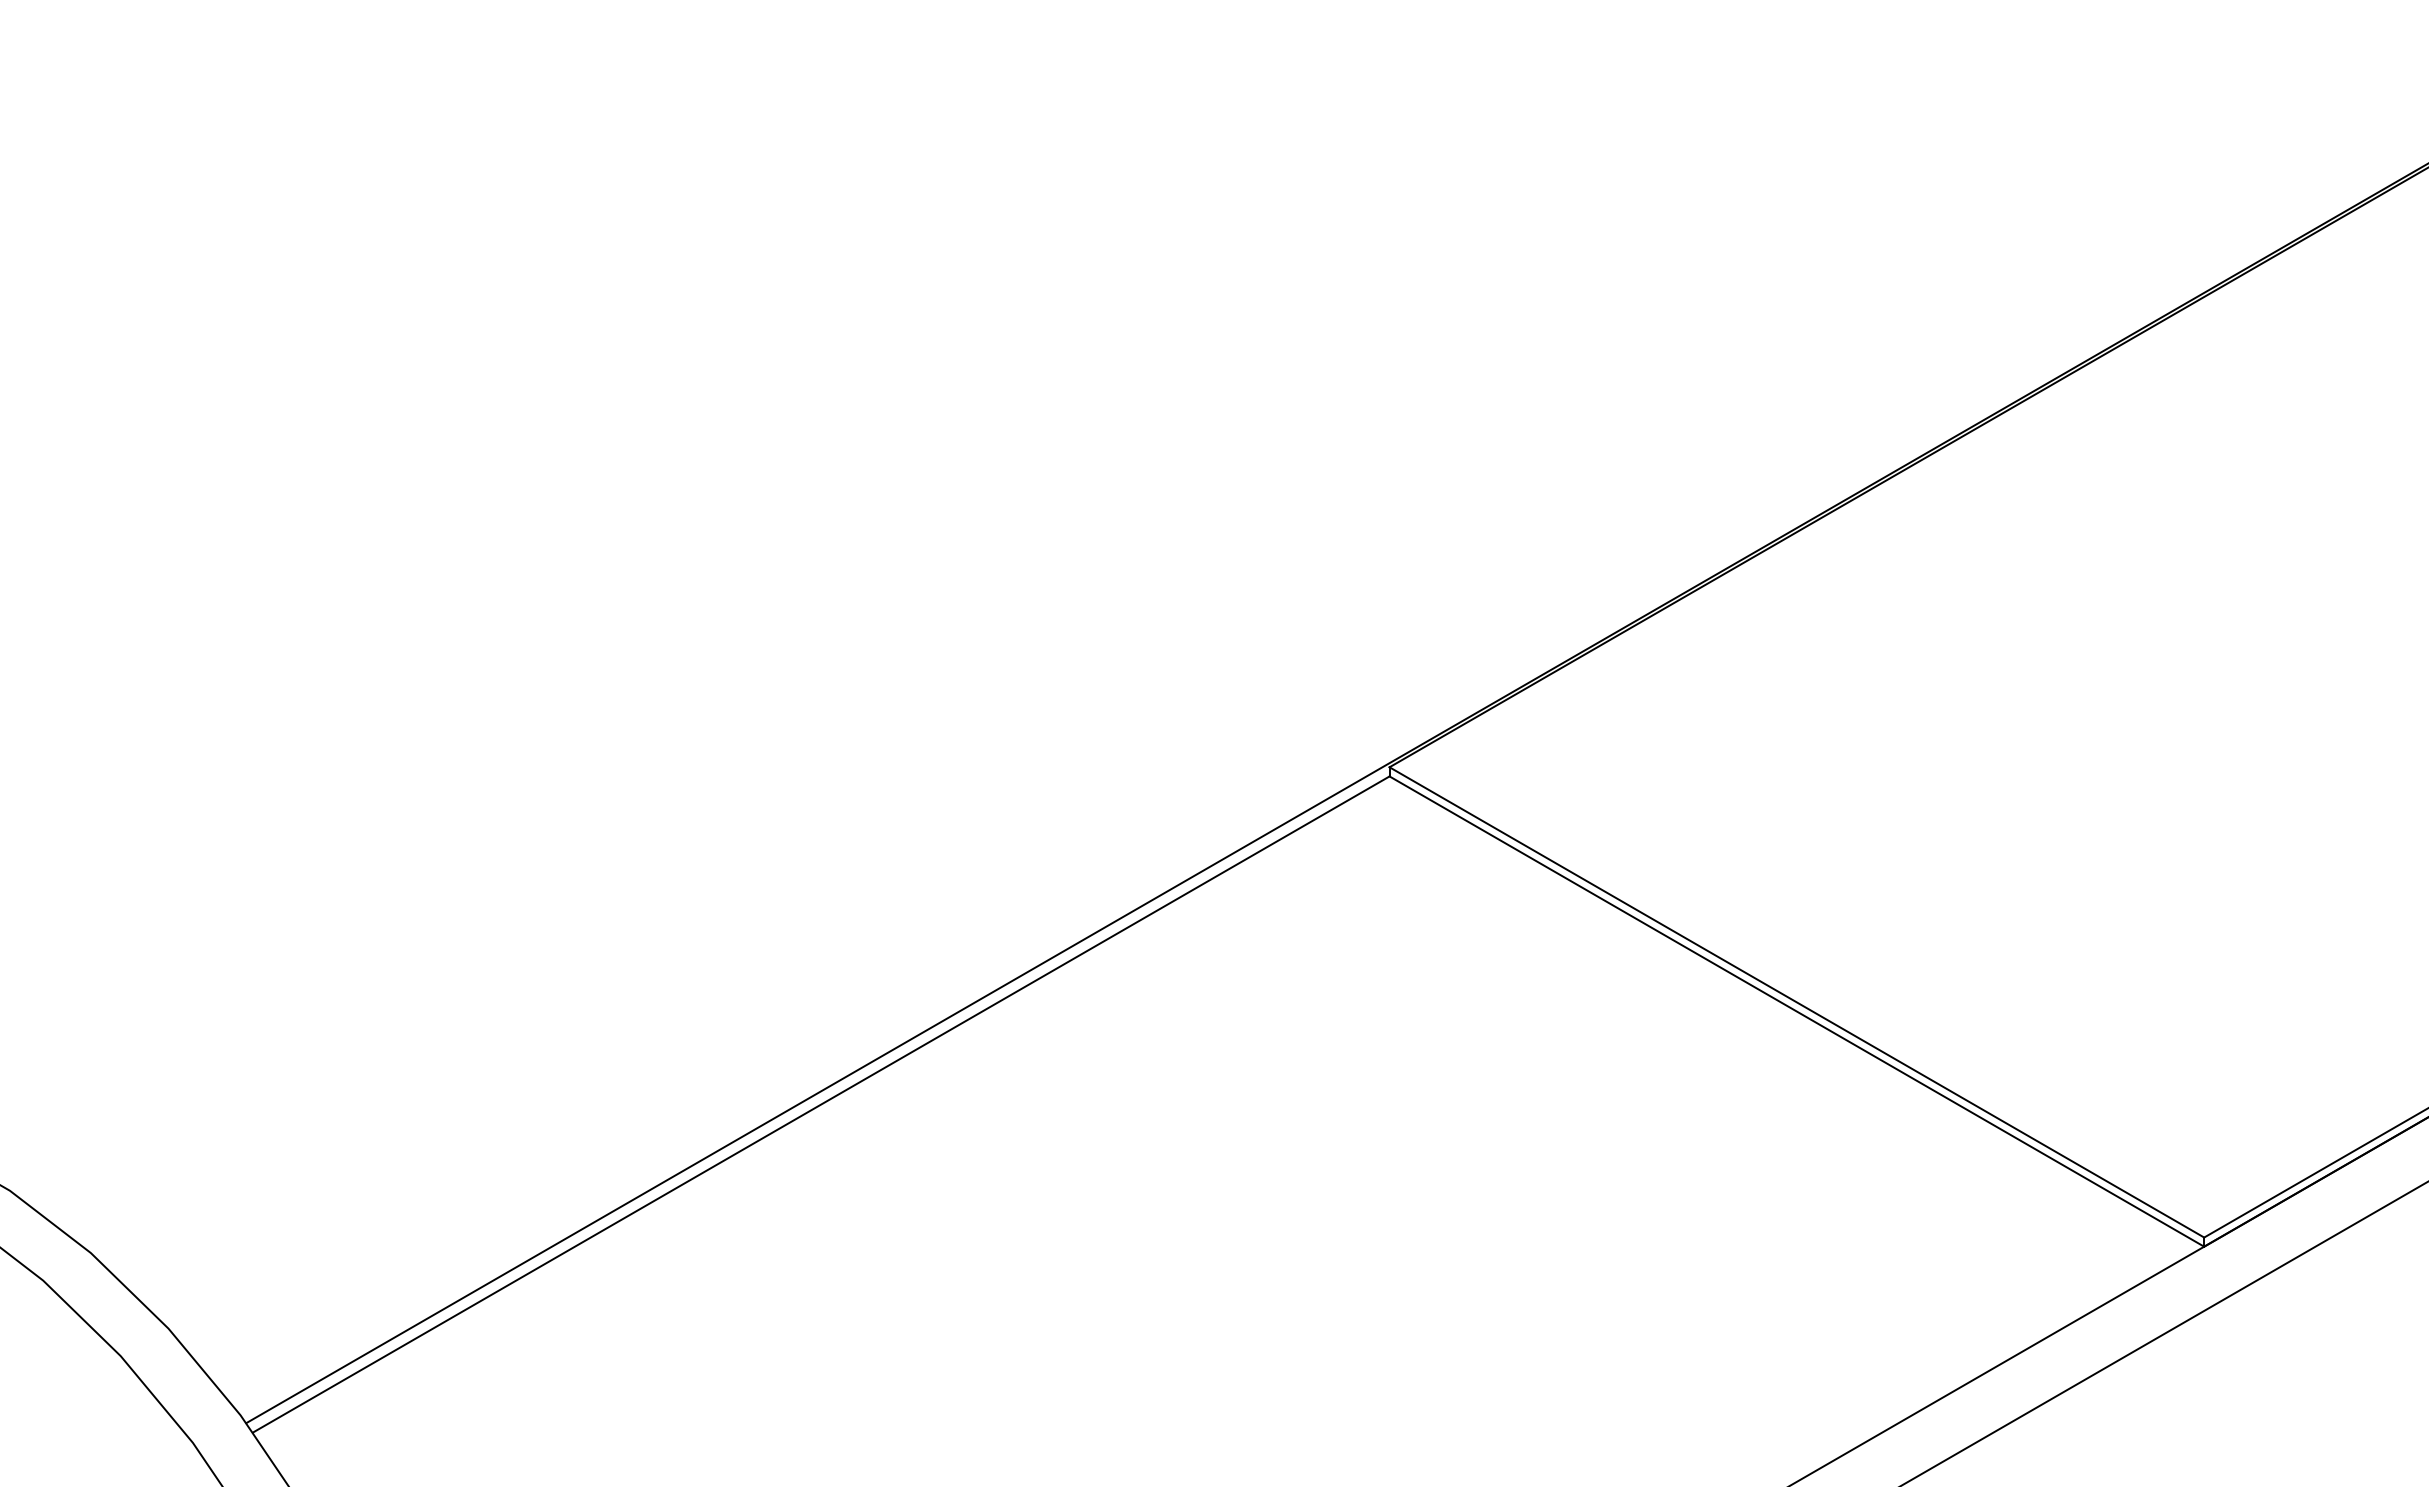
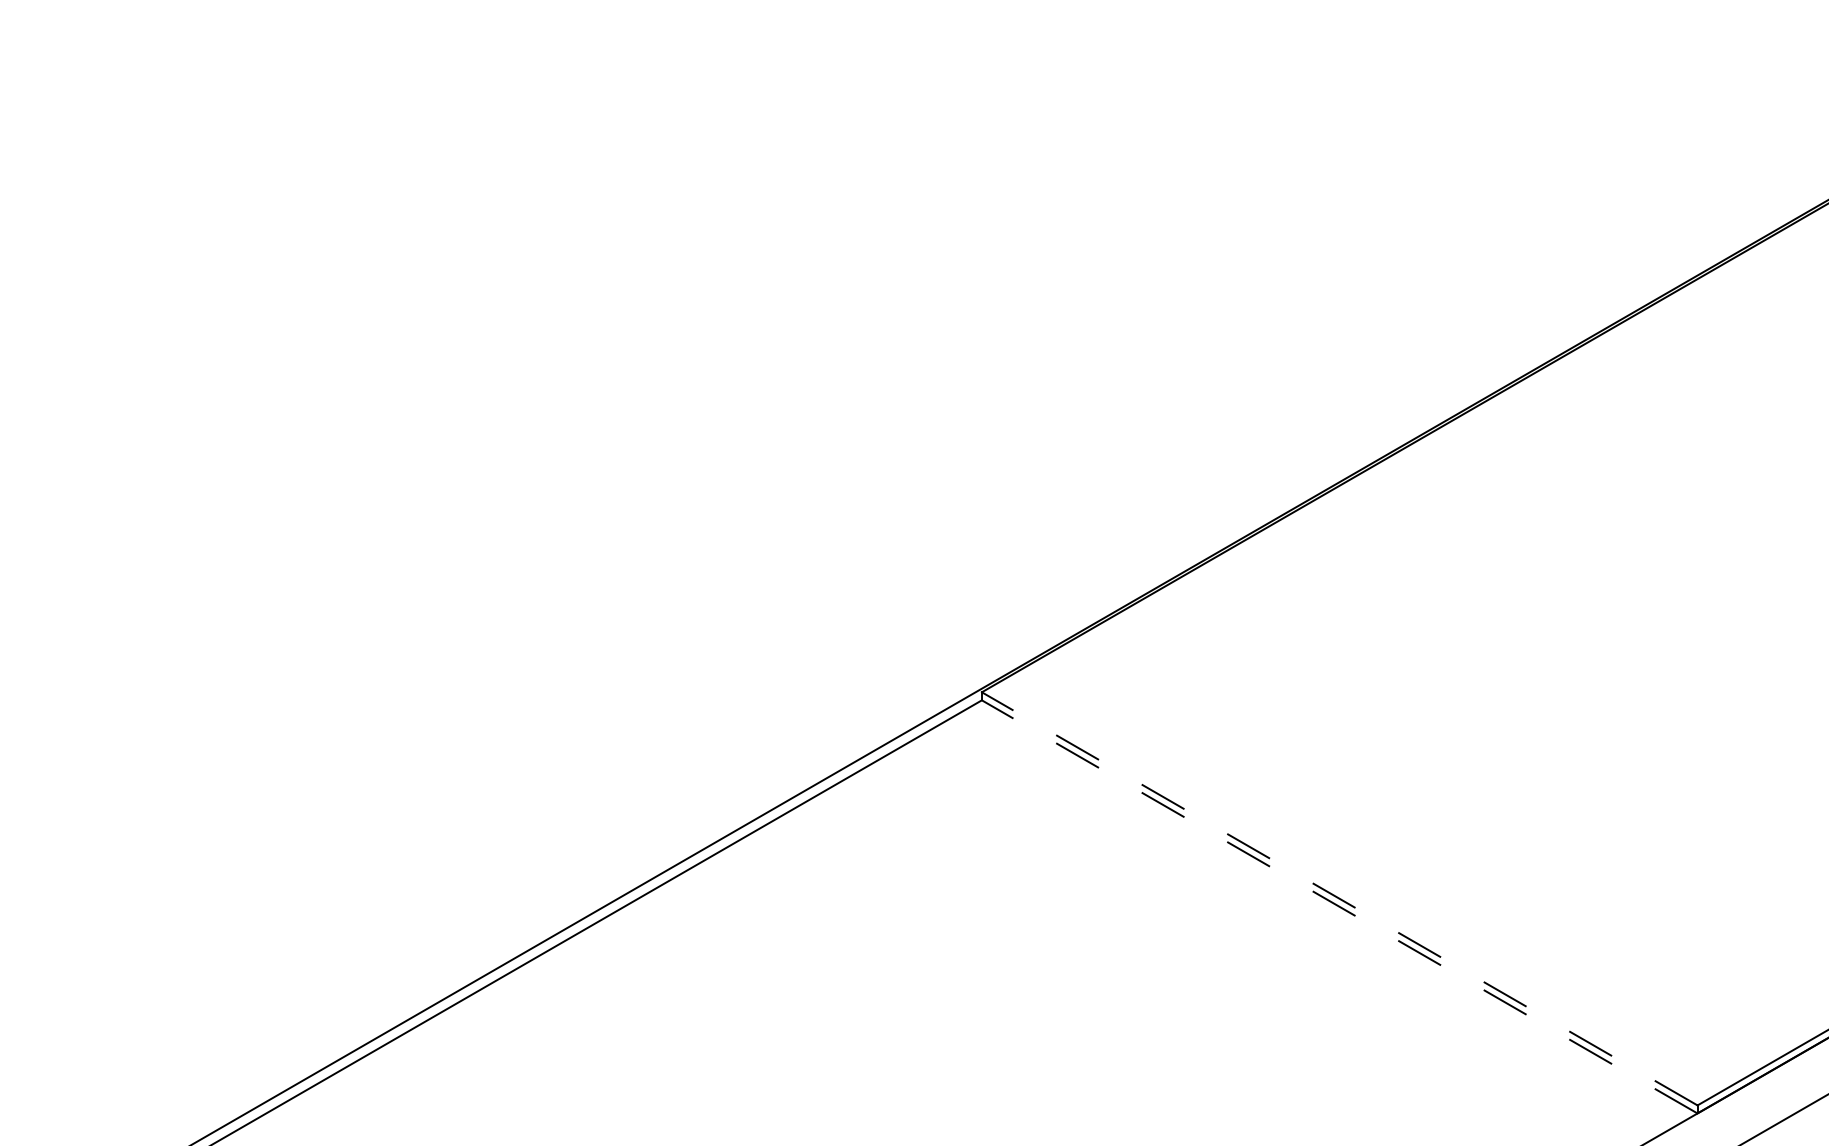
line: (1796, 1002) -> (1339, 898), solid -> dashed
line: (1796, 1011) -> (1339, 906), solid -> dashed

